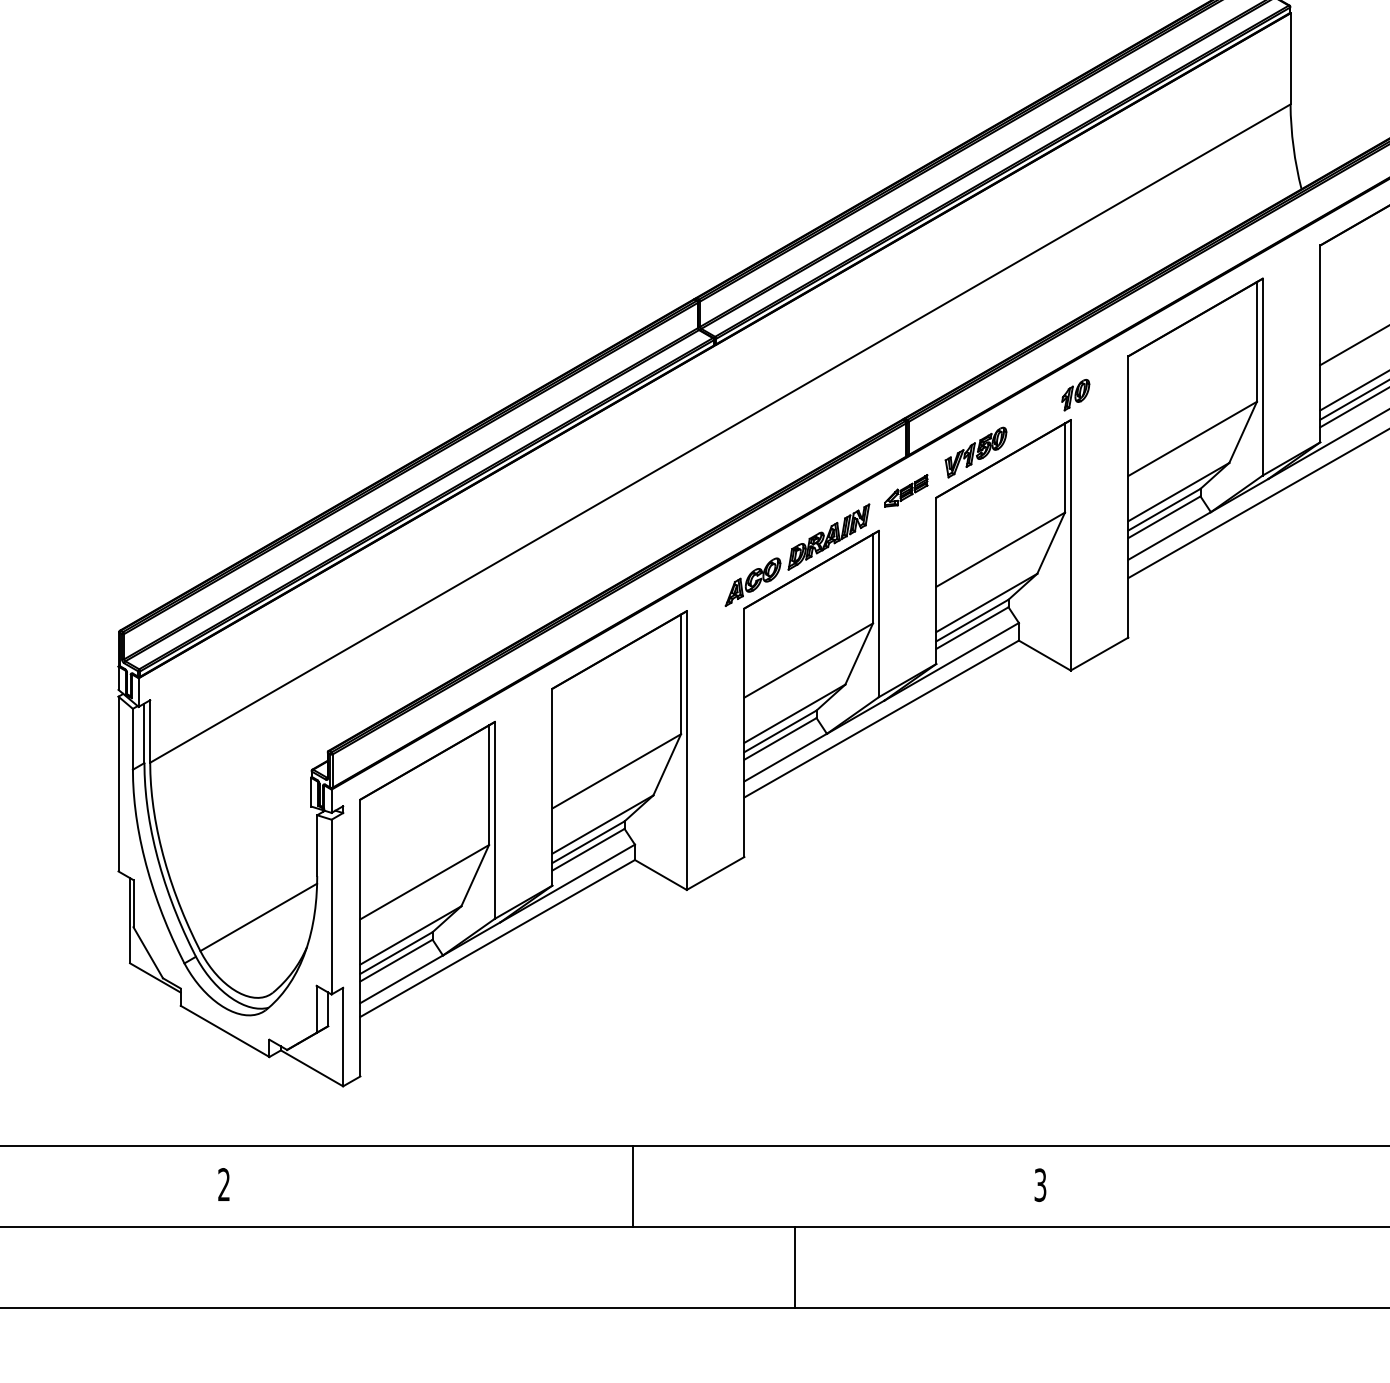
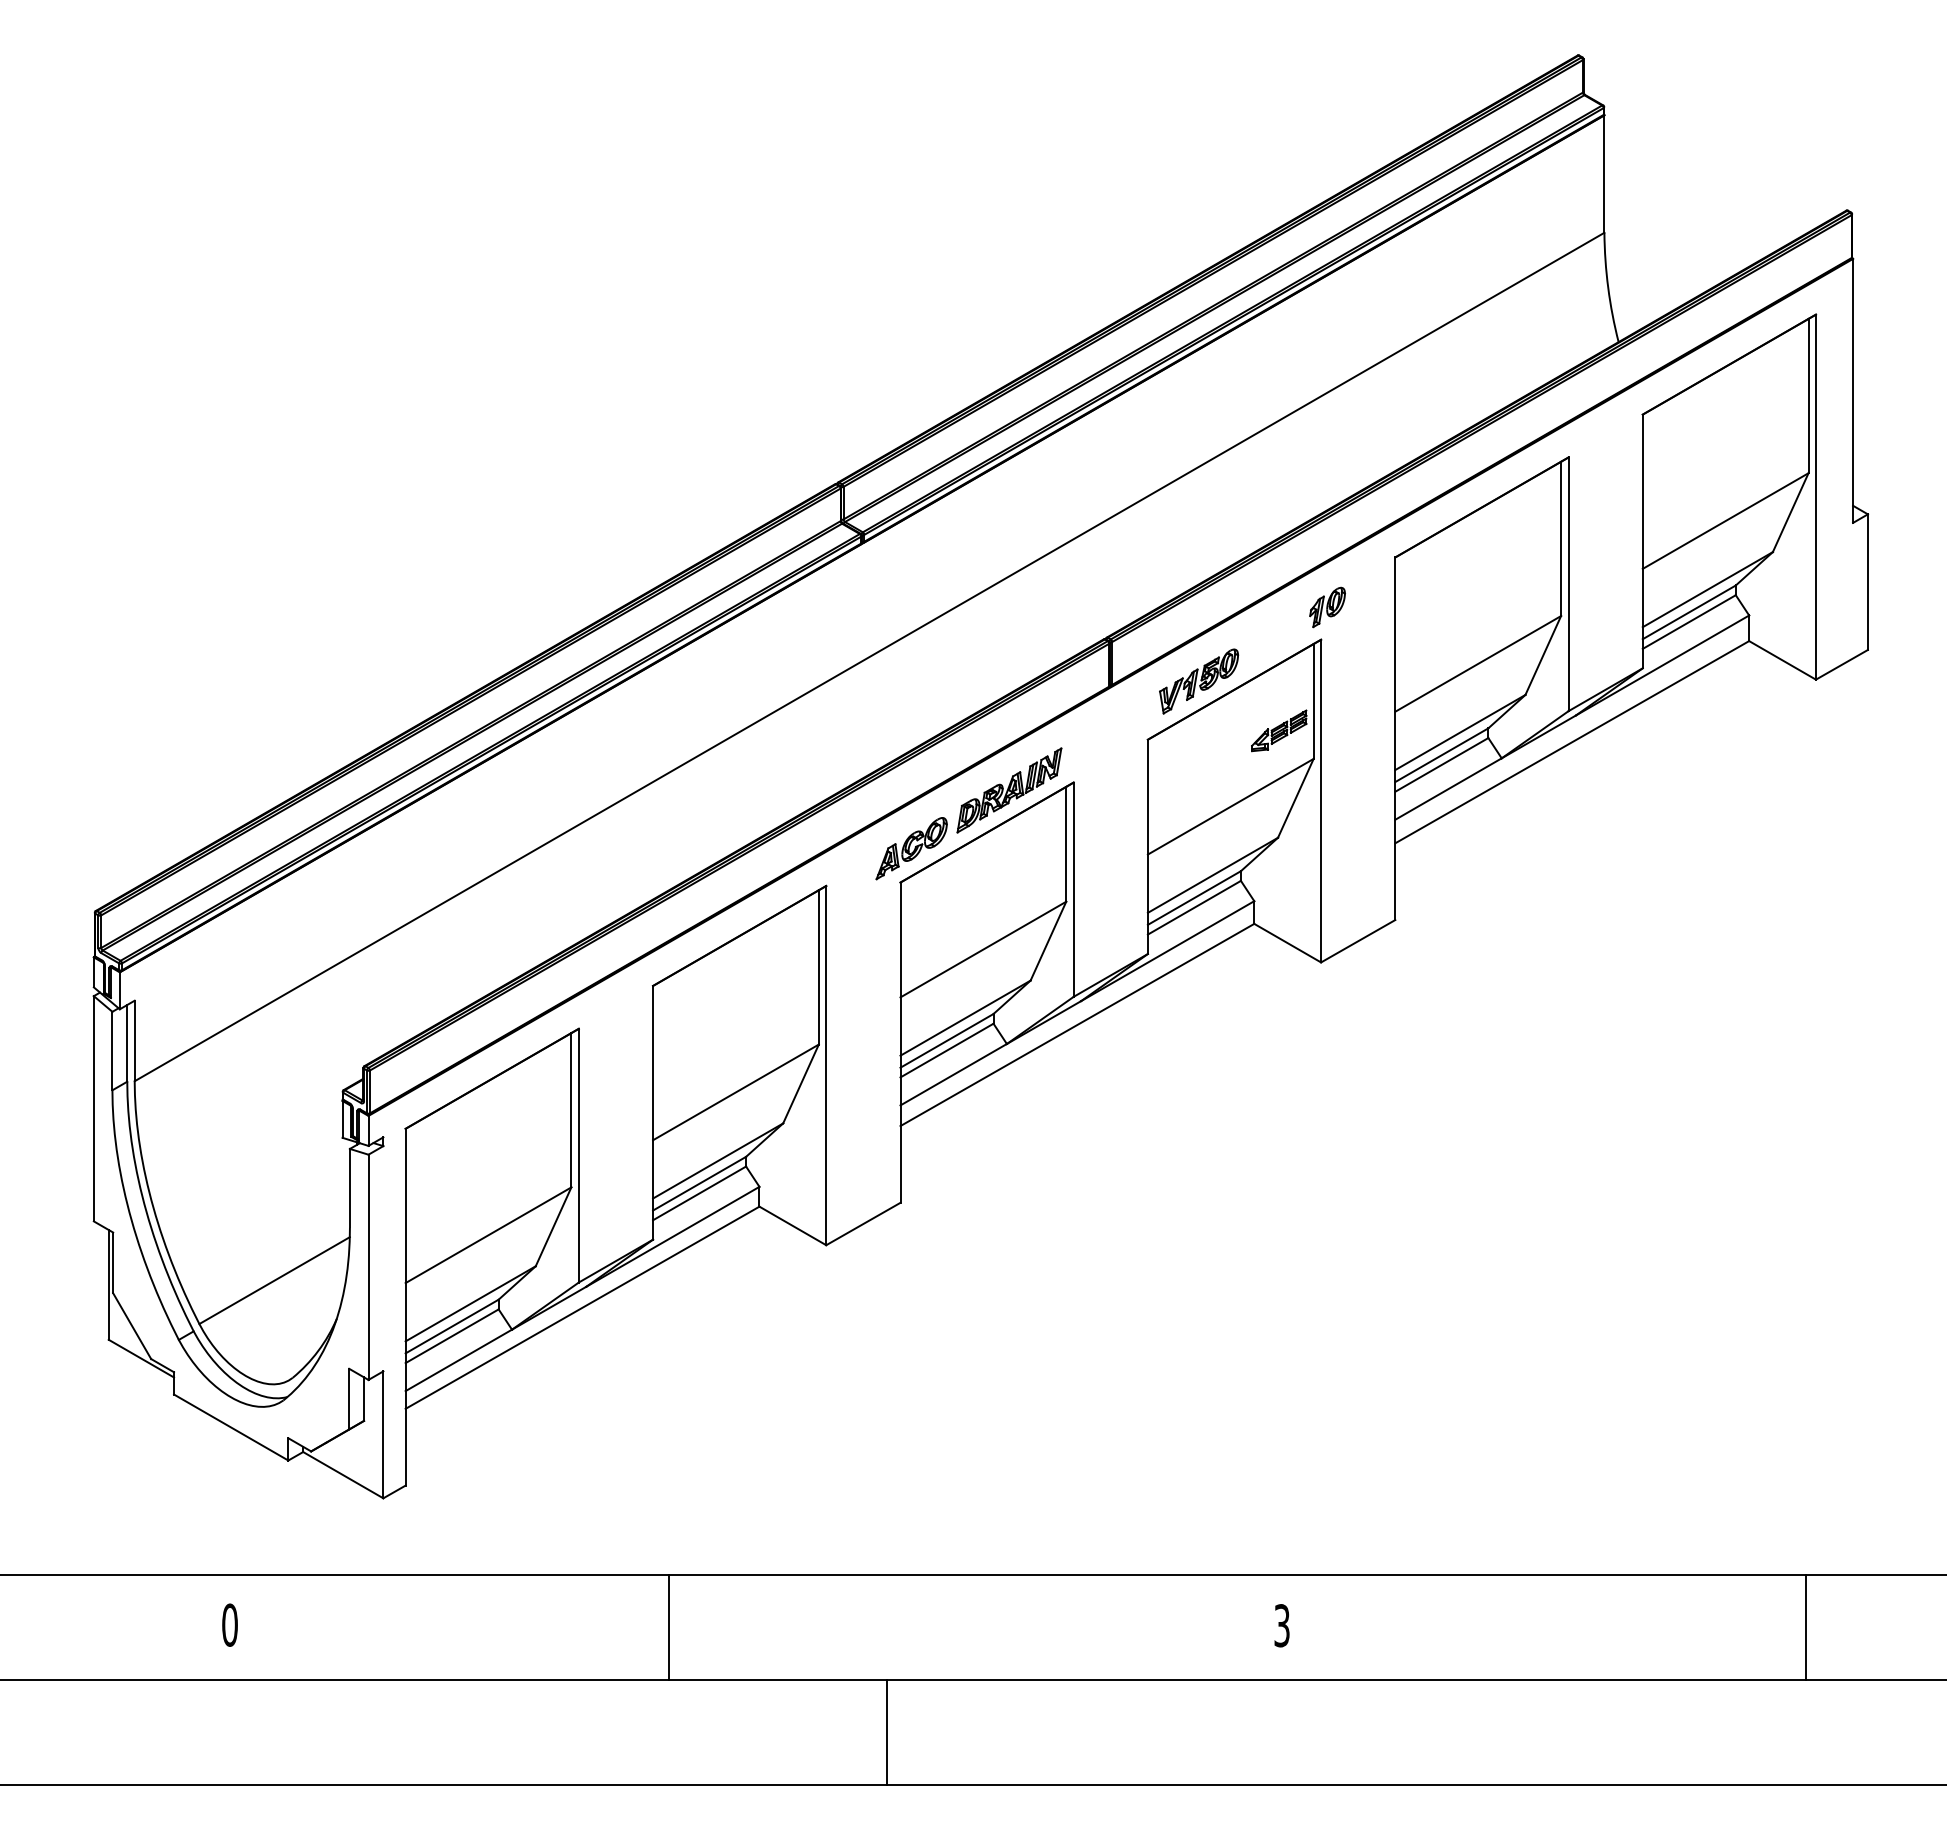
part: (906, 490) -> (1279, 730), moved
text: (223, 1184) -> (229, 1624), 2 -> 0
line: (632, 1185) -> (669, 1626), moved
line: (795, 1267) -> (887, 1731), moved

